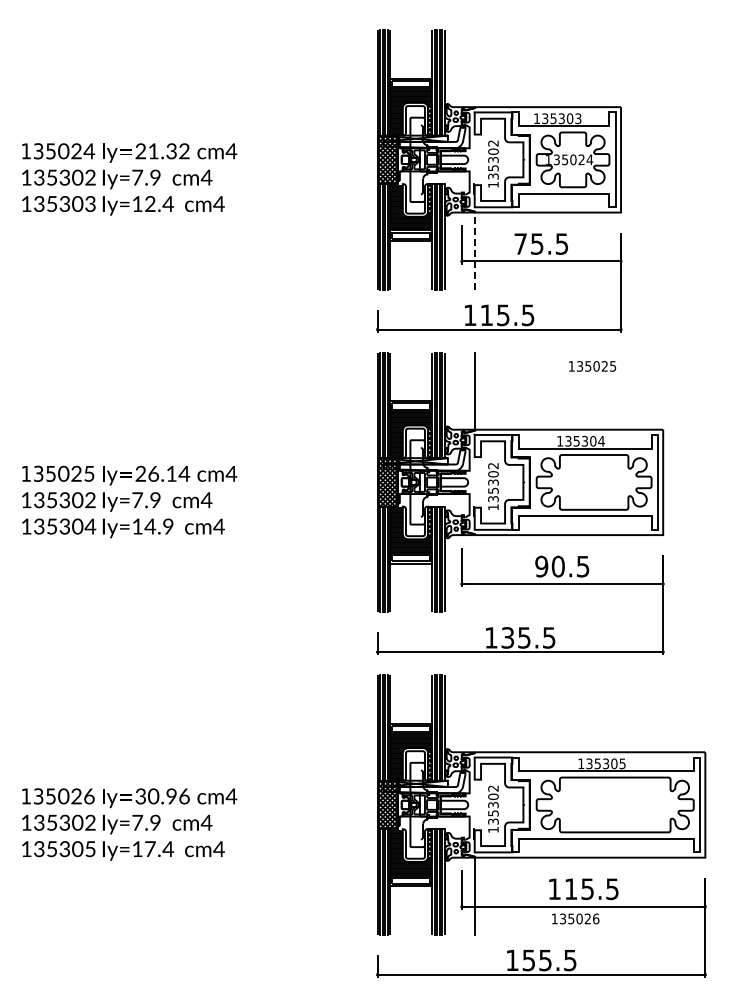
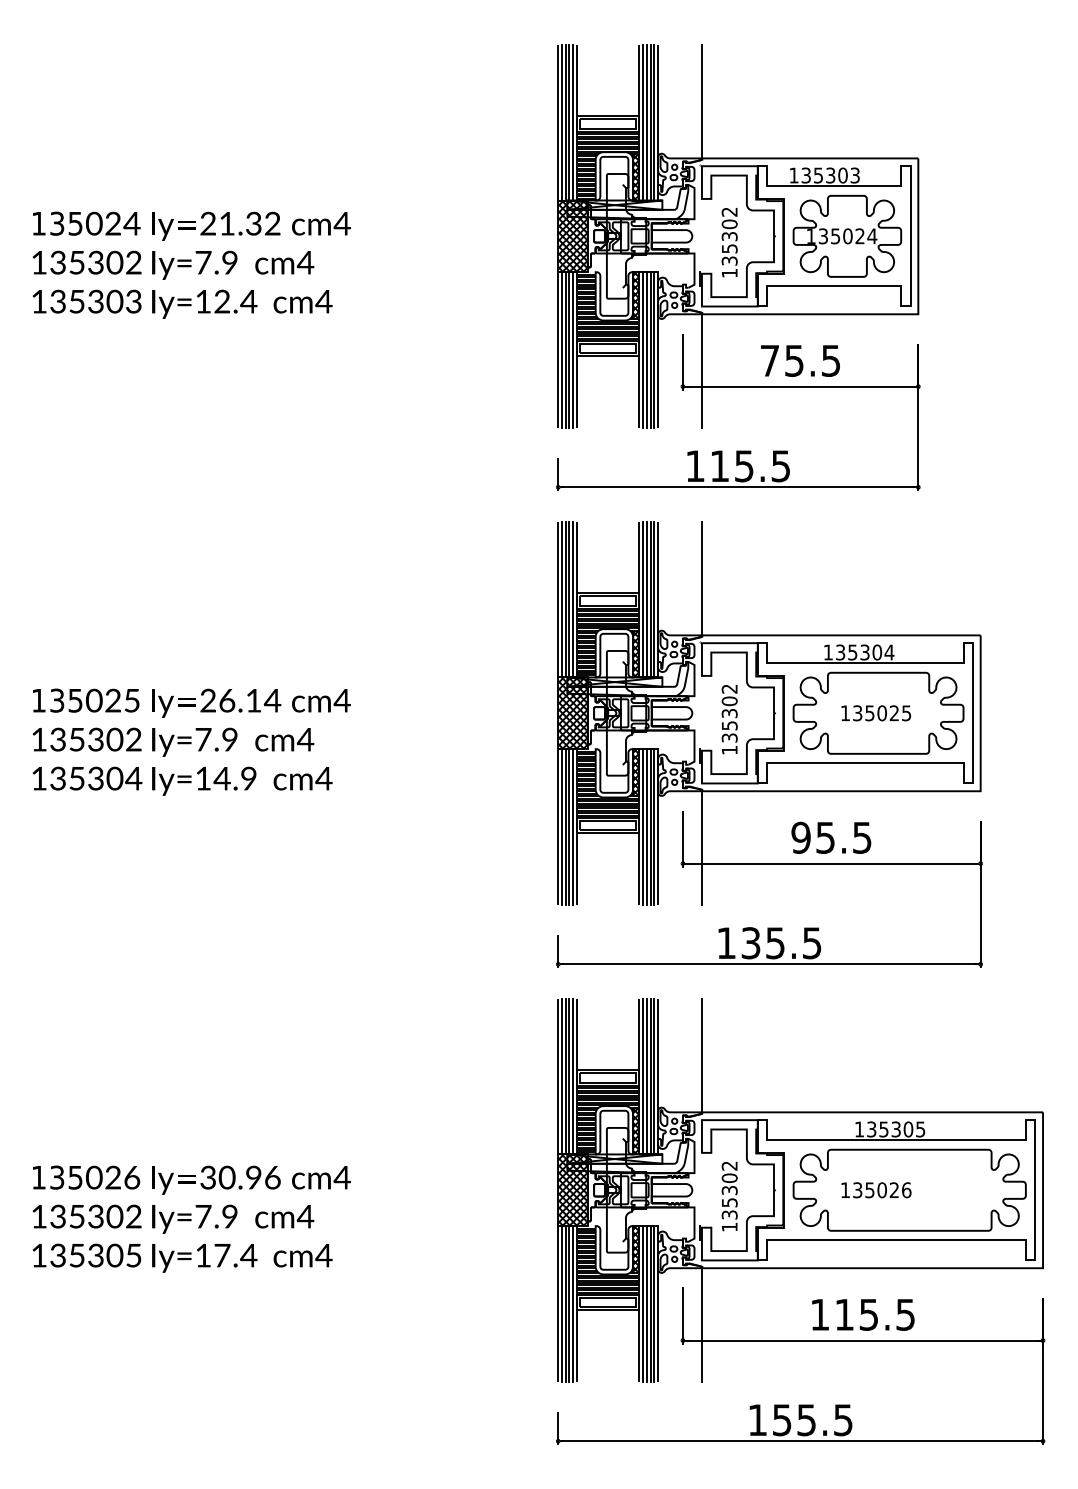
line: (474, 68) -> (701, 101), added
line: (474, 251) -> (701, 371), dashed -> solid
text: (592, 366) -> (876, 713), moved
text: (557, 566) -> (824, 837), 90.5 -> 95.5
line: (474, 574) -> (701, 849), added
line: (474, 713) -> (701, 1055), added
text: (575, 918) -> (876, 1189), moved

